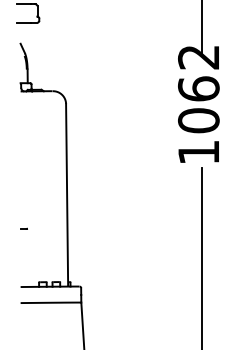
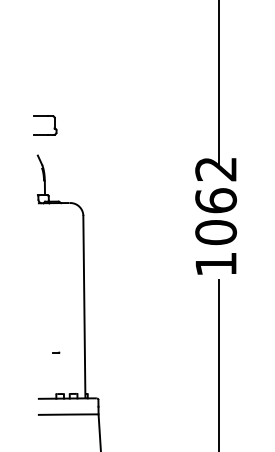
part: (24, 228) -> (56, 352), moved

